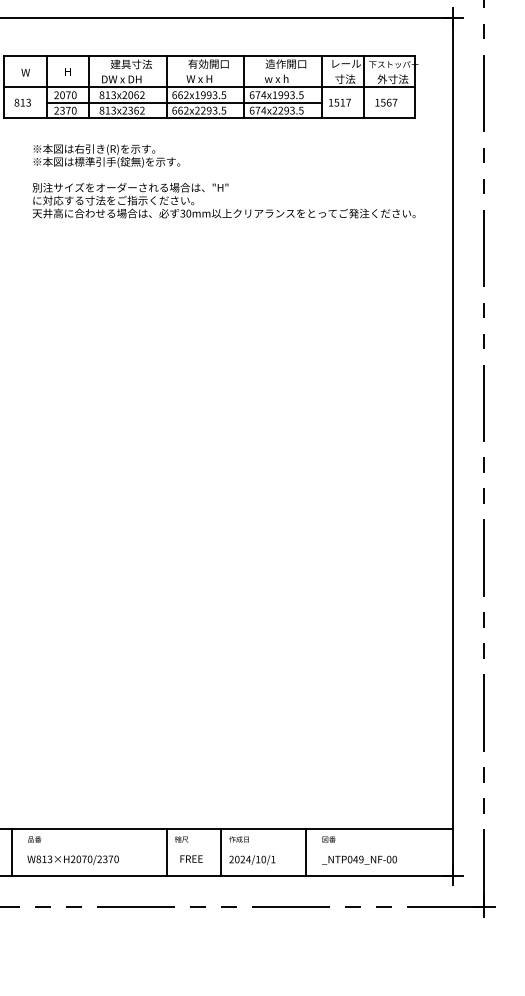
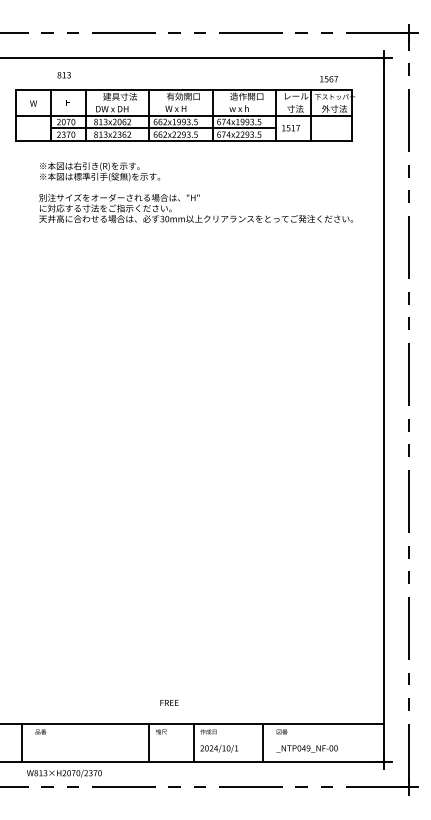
text: (21, 103) -> (63, 75), moved
text: (386, 103) -> (329, 79), moved
text: (191, 858) -> (169, 702), moved
text: (73, 859) -> (64, 773), moved

